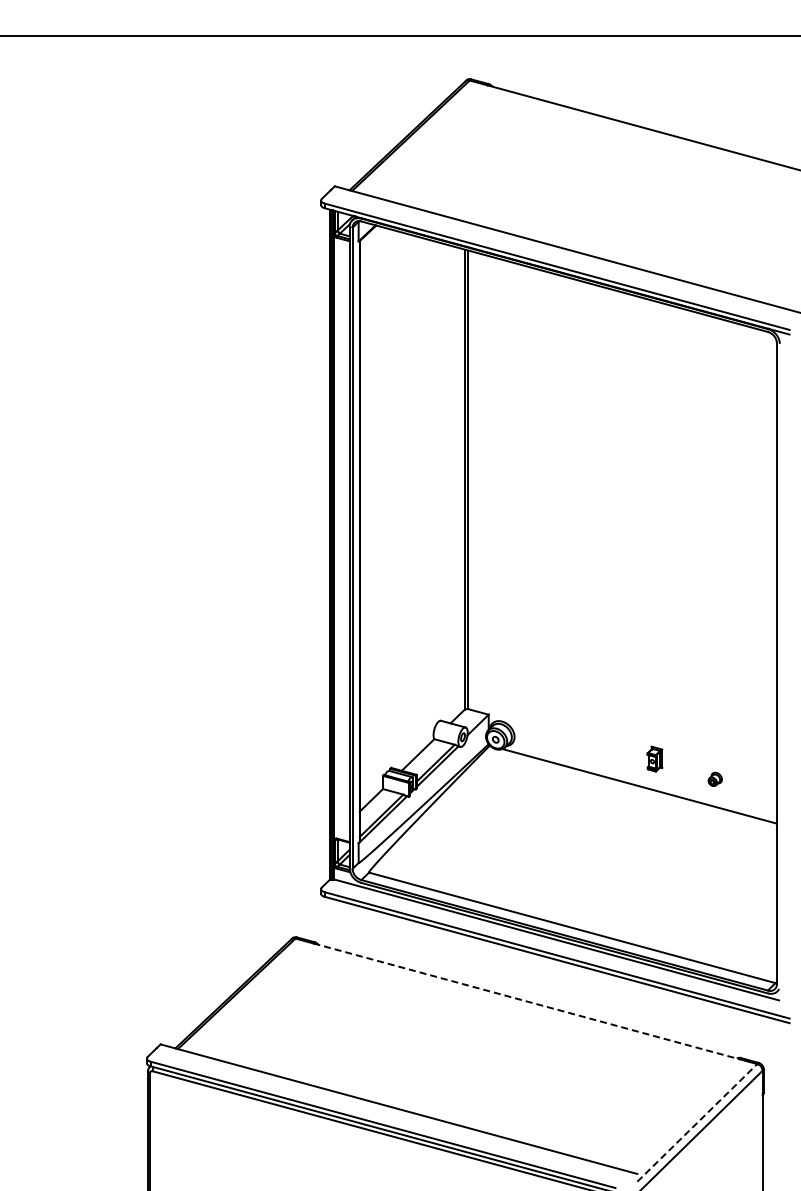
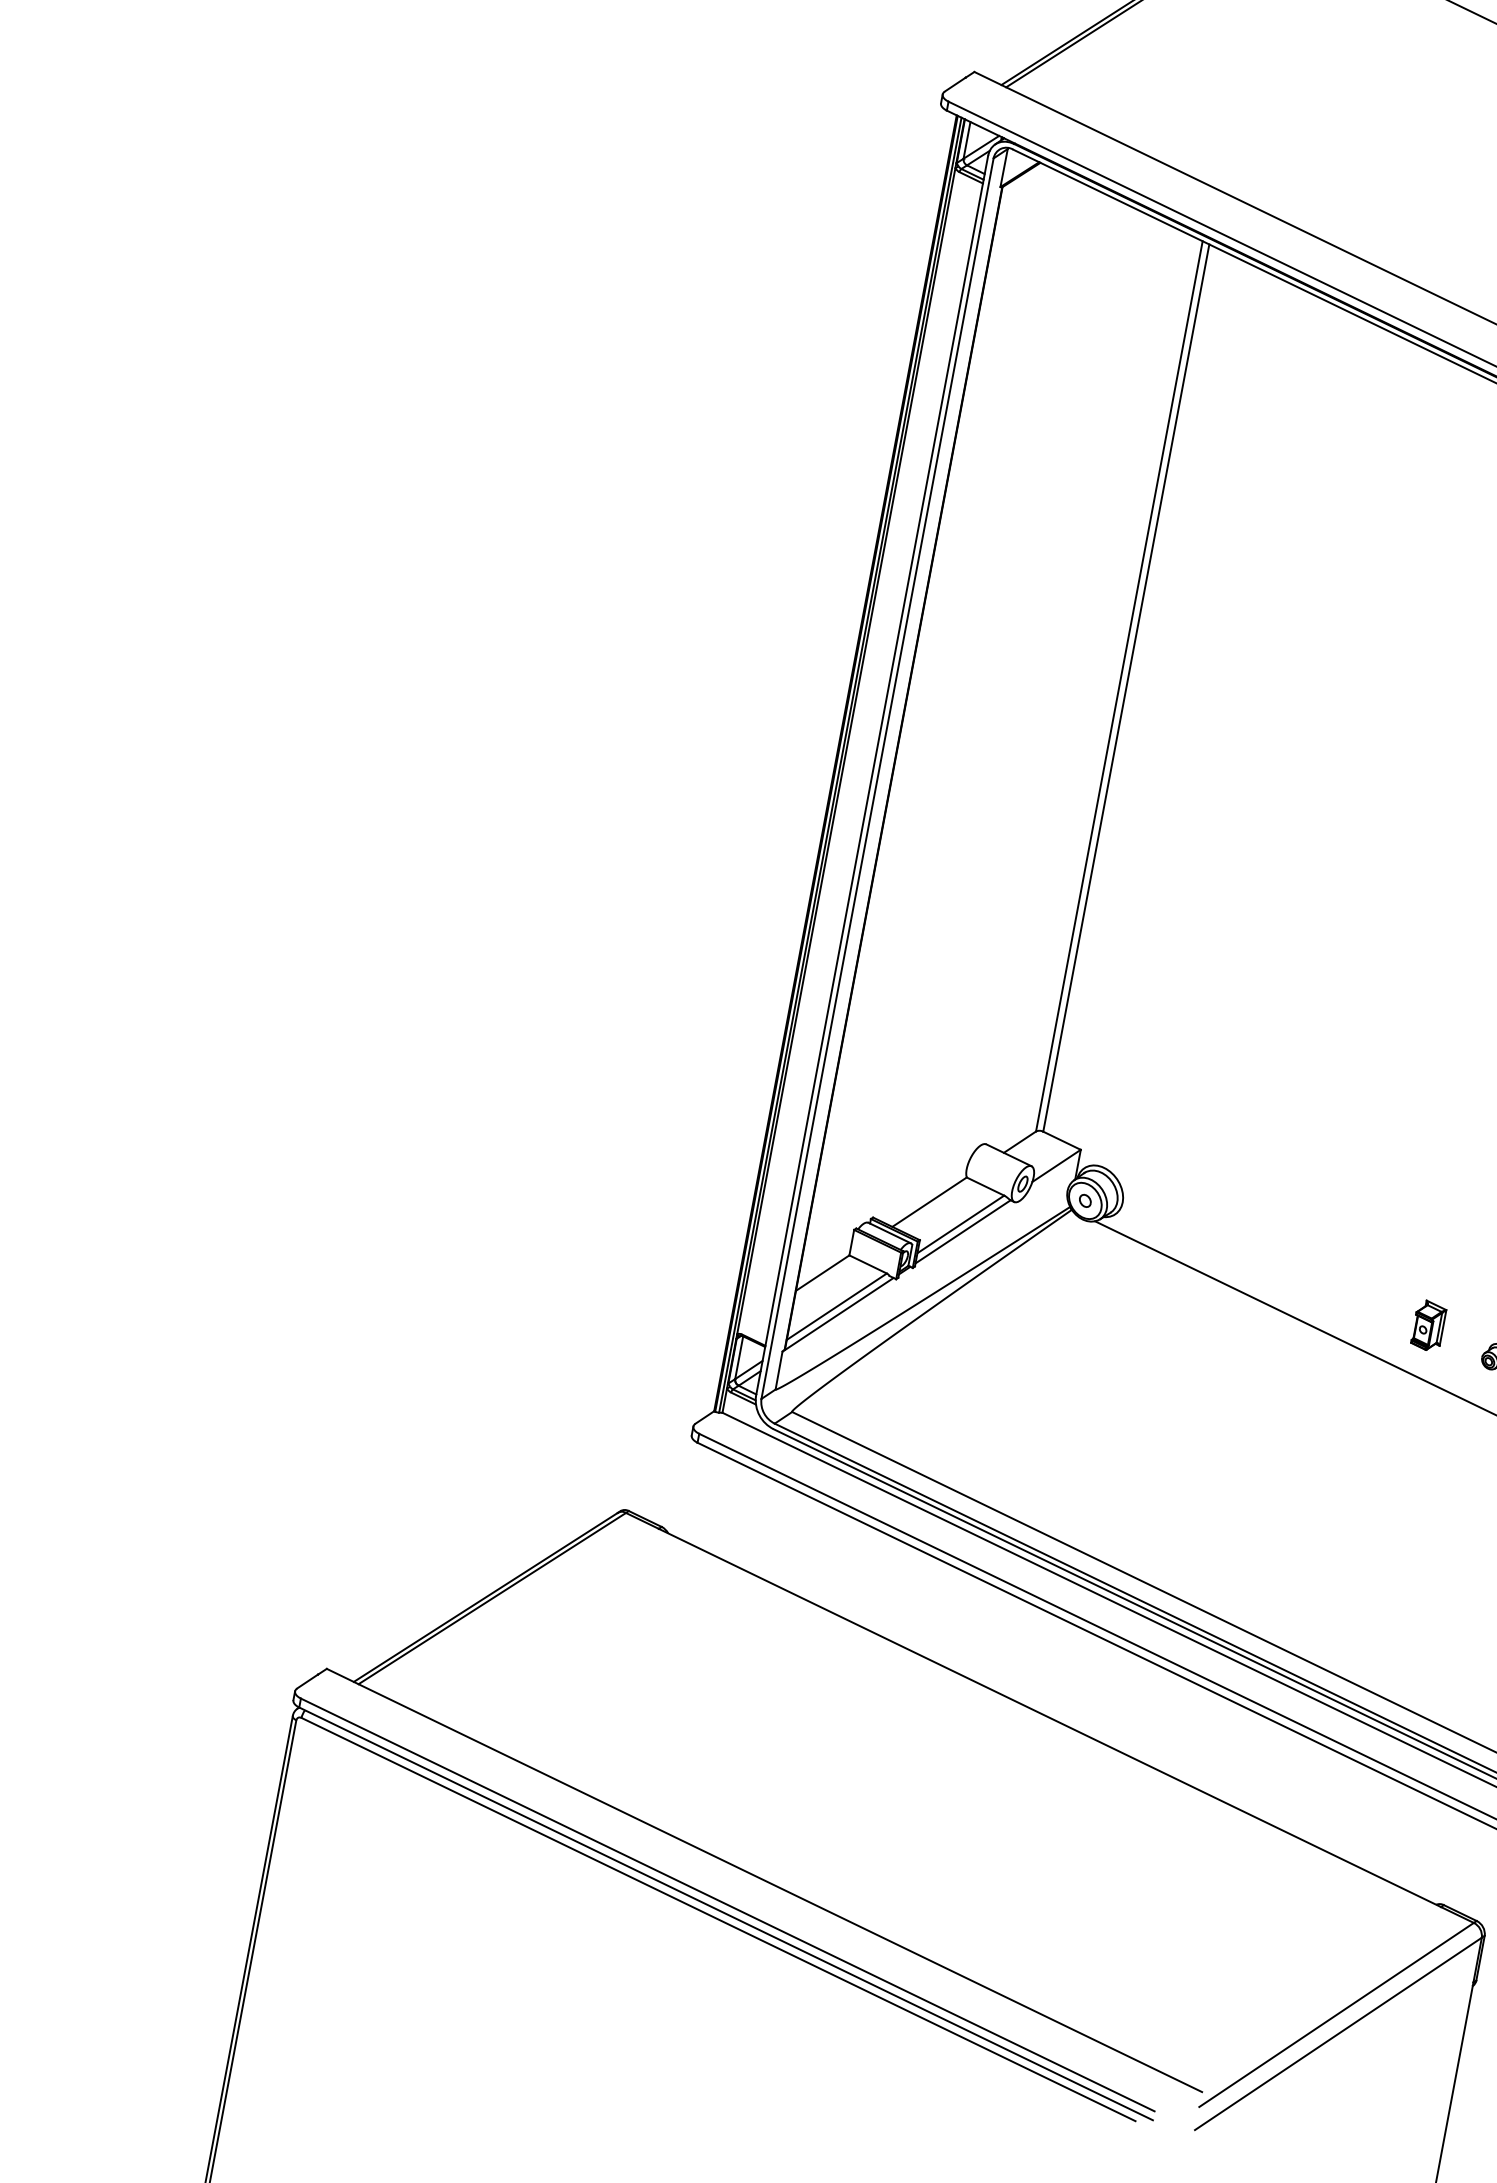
part: (654, 758) -> (1428, 1324), moved
line: (526, 1001) -> (1050, 1718), dashed -> solid
line: (697, 1122) -> (1337, 2014), dashed -> solid

